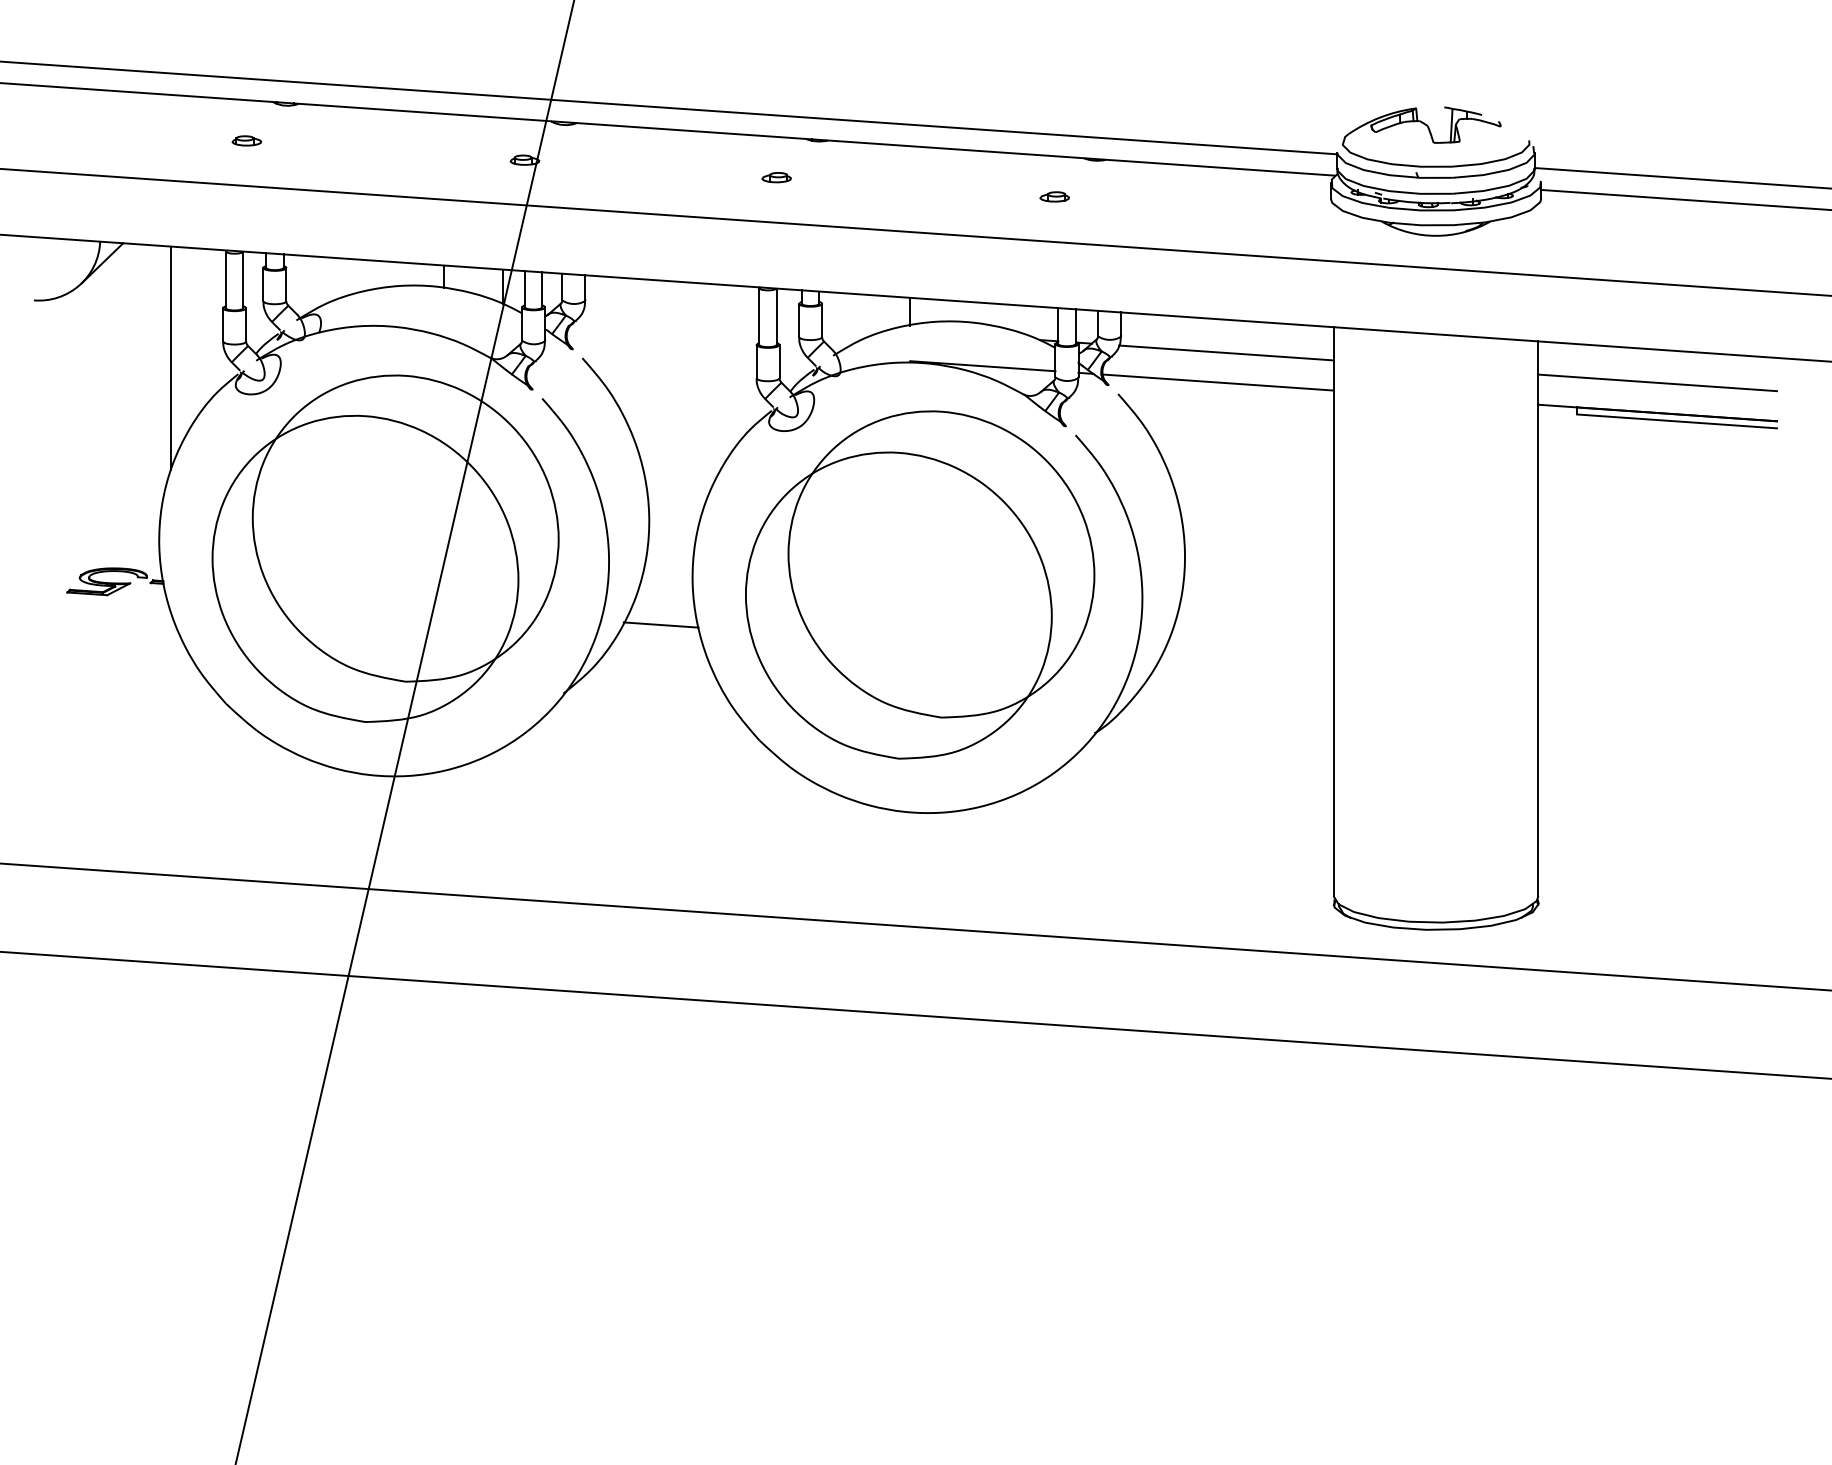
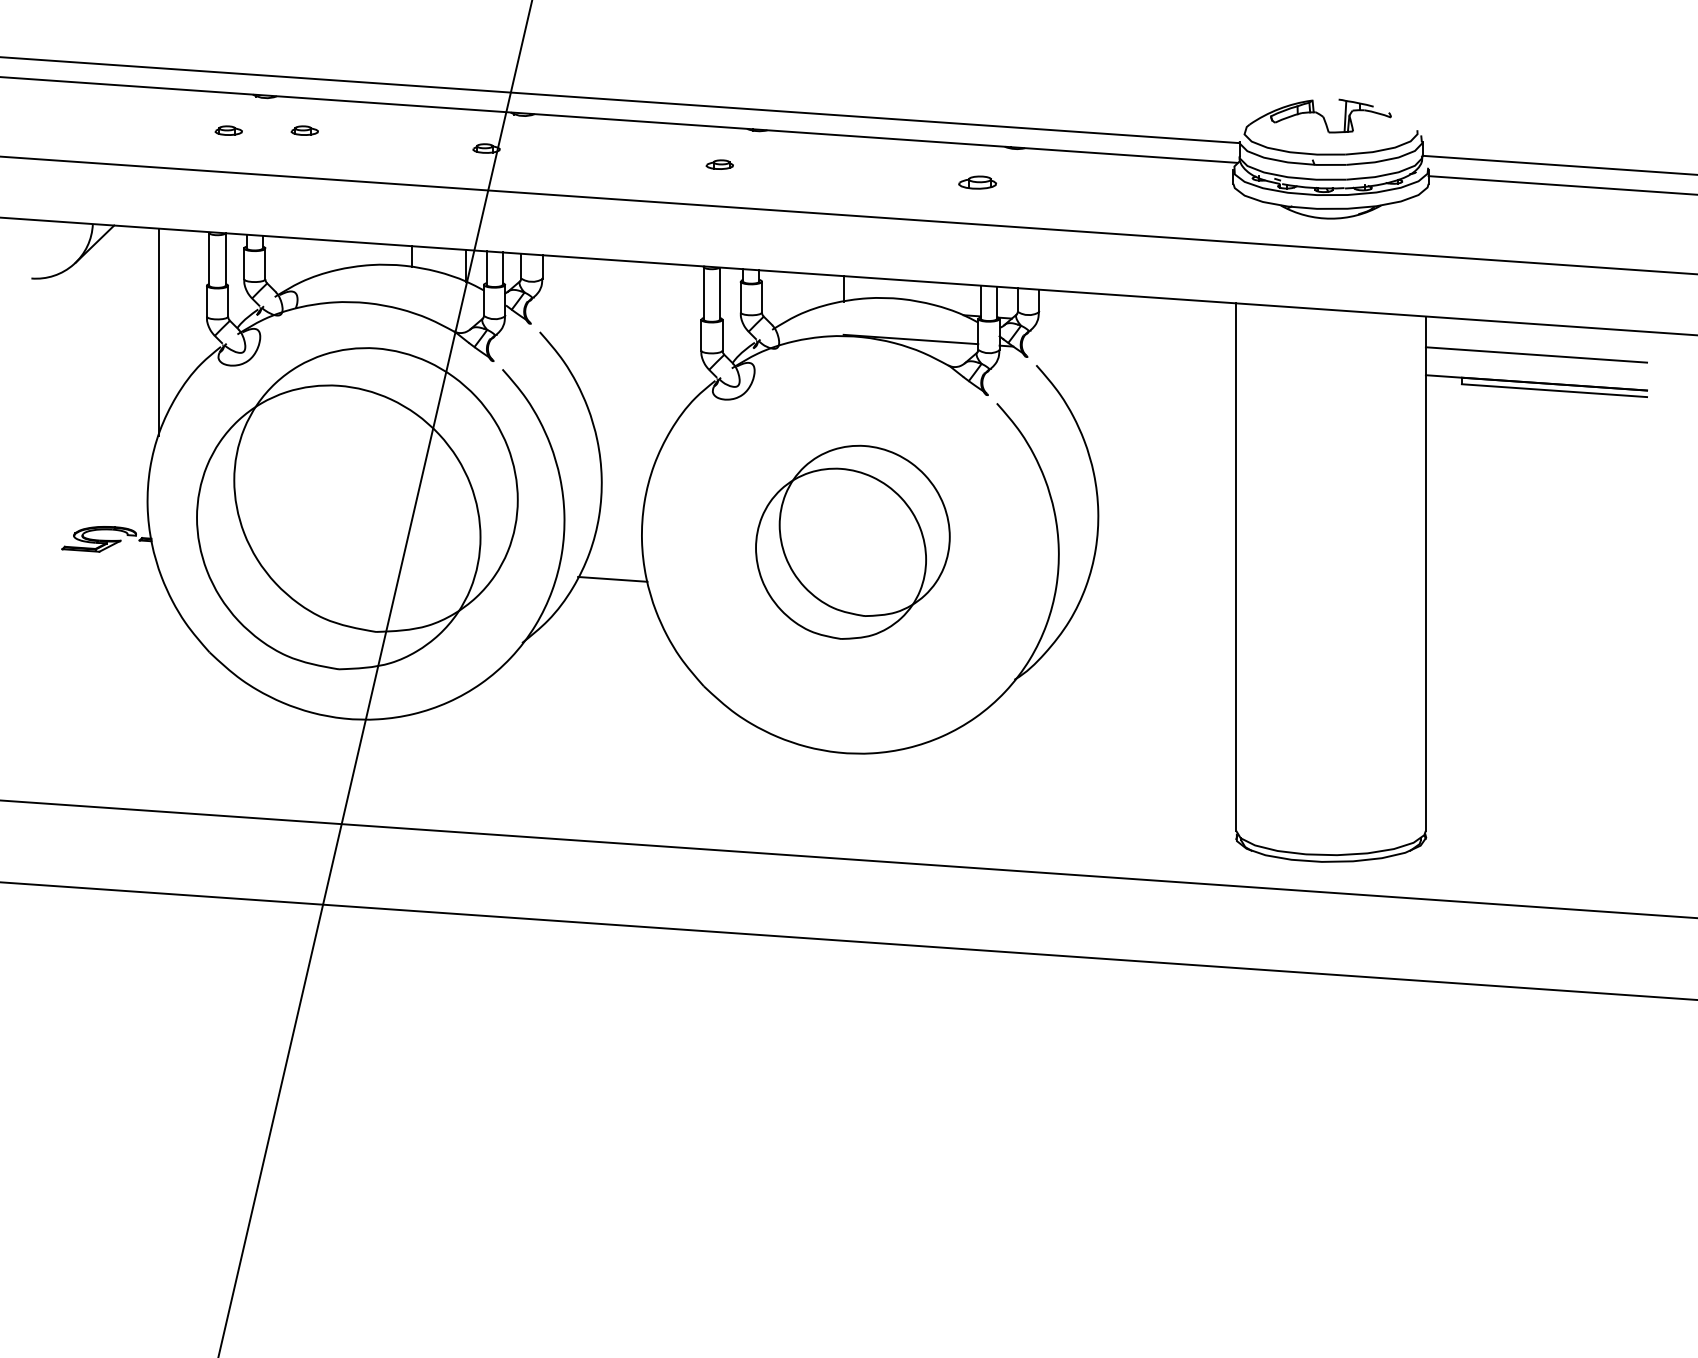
part: (328, 140) -> (304, 130), added
part: (1054, 196) -> (977, 182), size x1.4
line: (1226, 353) -> (1136, 327), removed
line: (1217, 382) -> (1128, 354), removed
part: (919, 585) -> (852, 542), size x0.6

